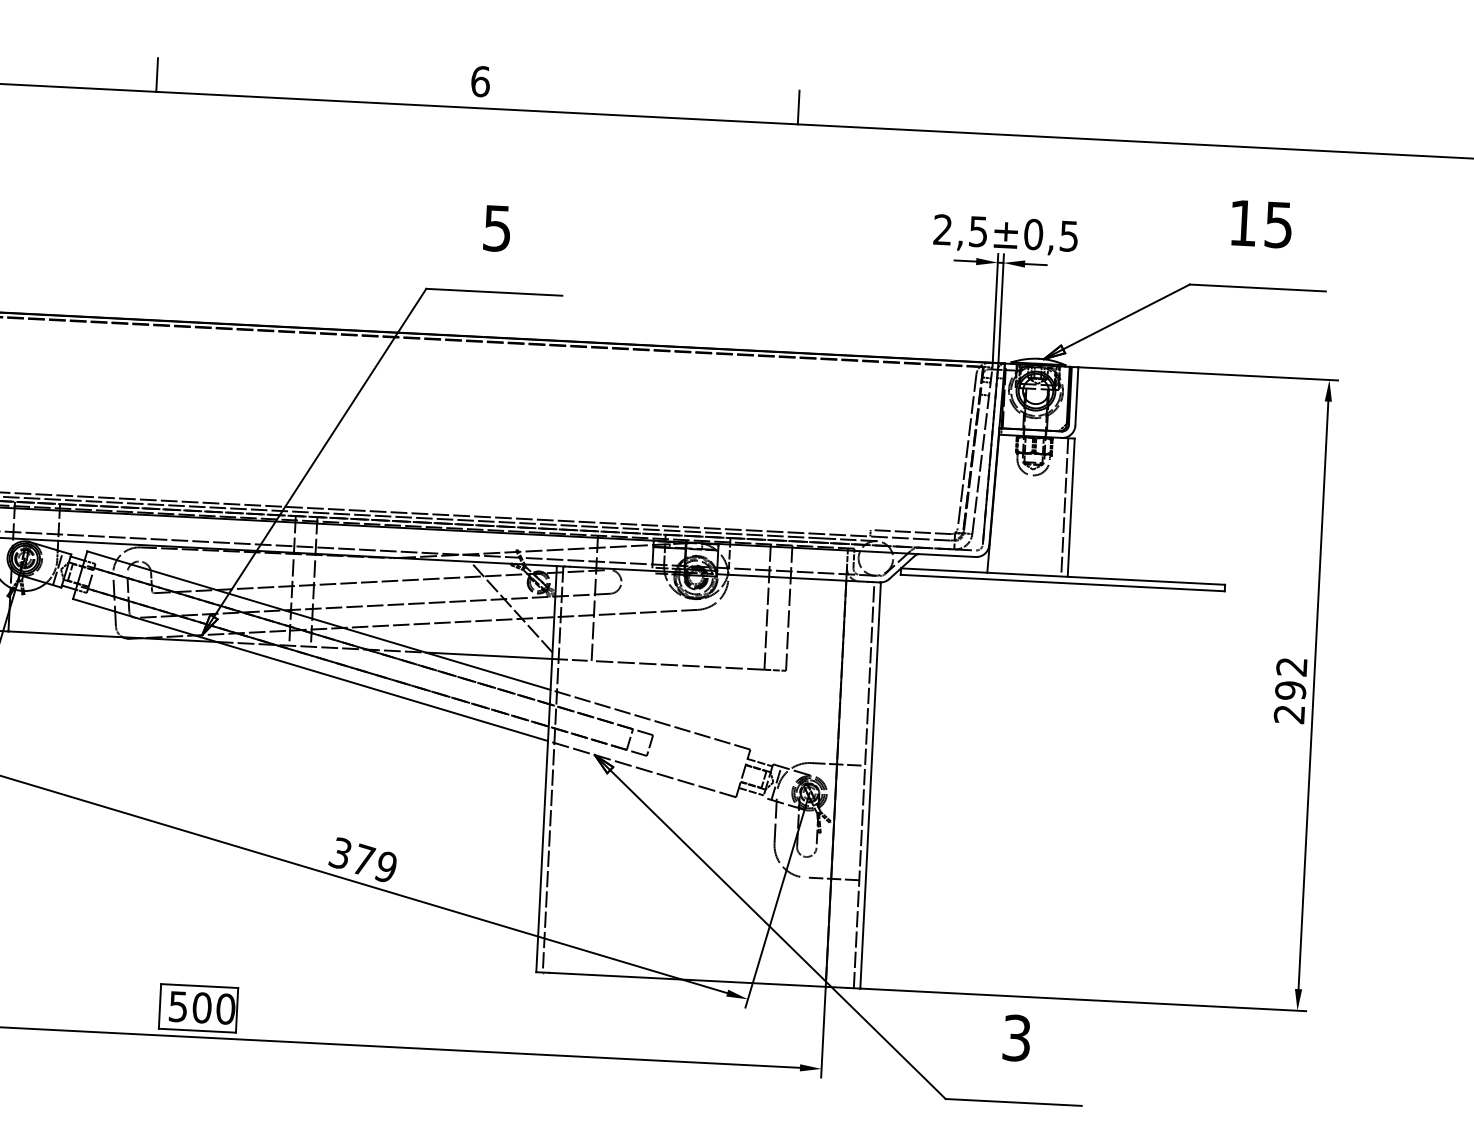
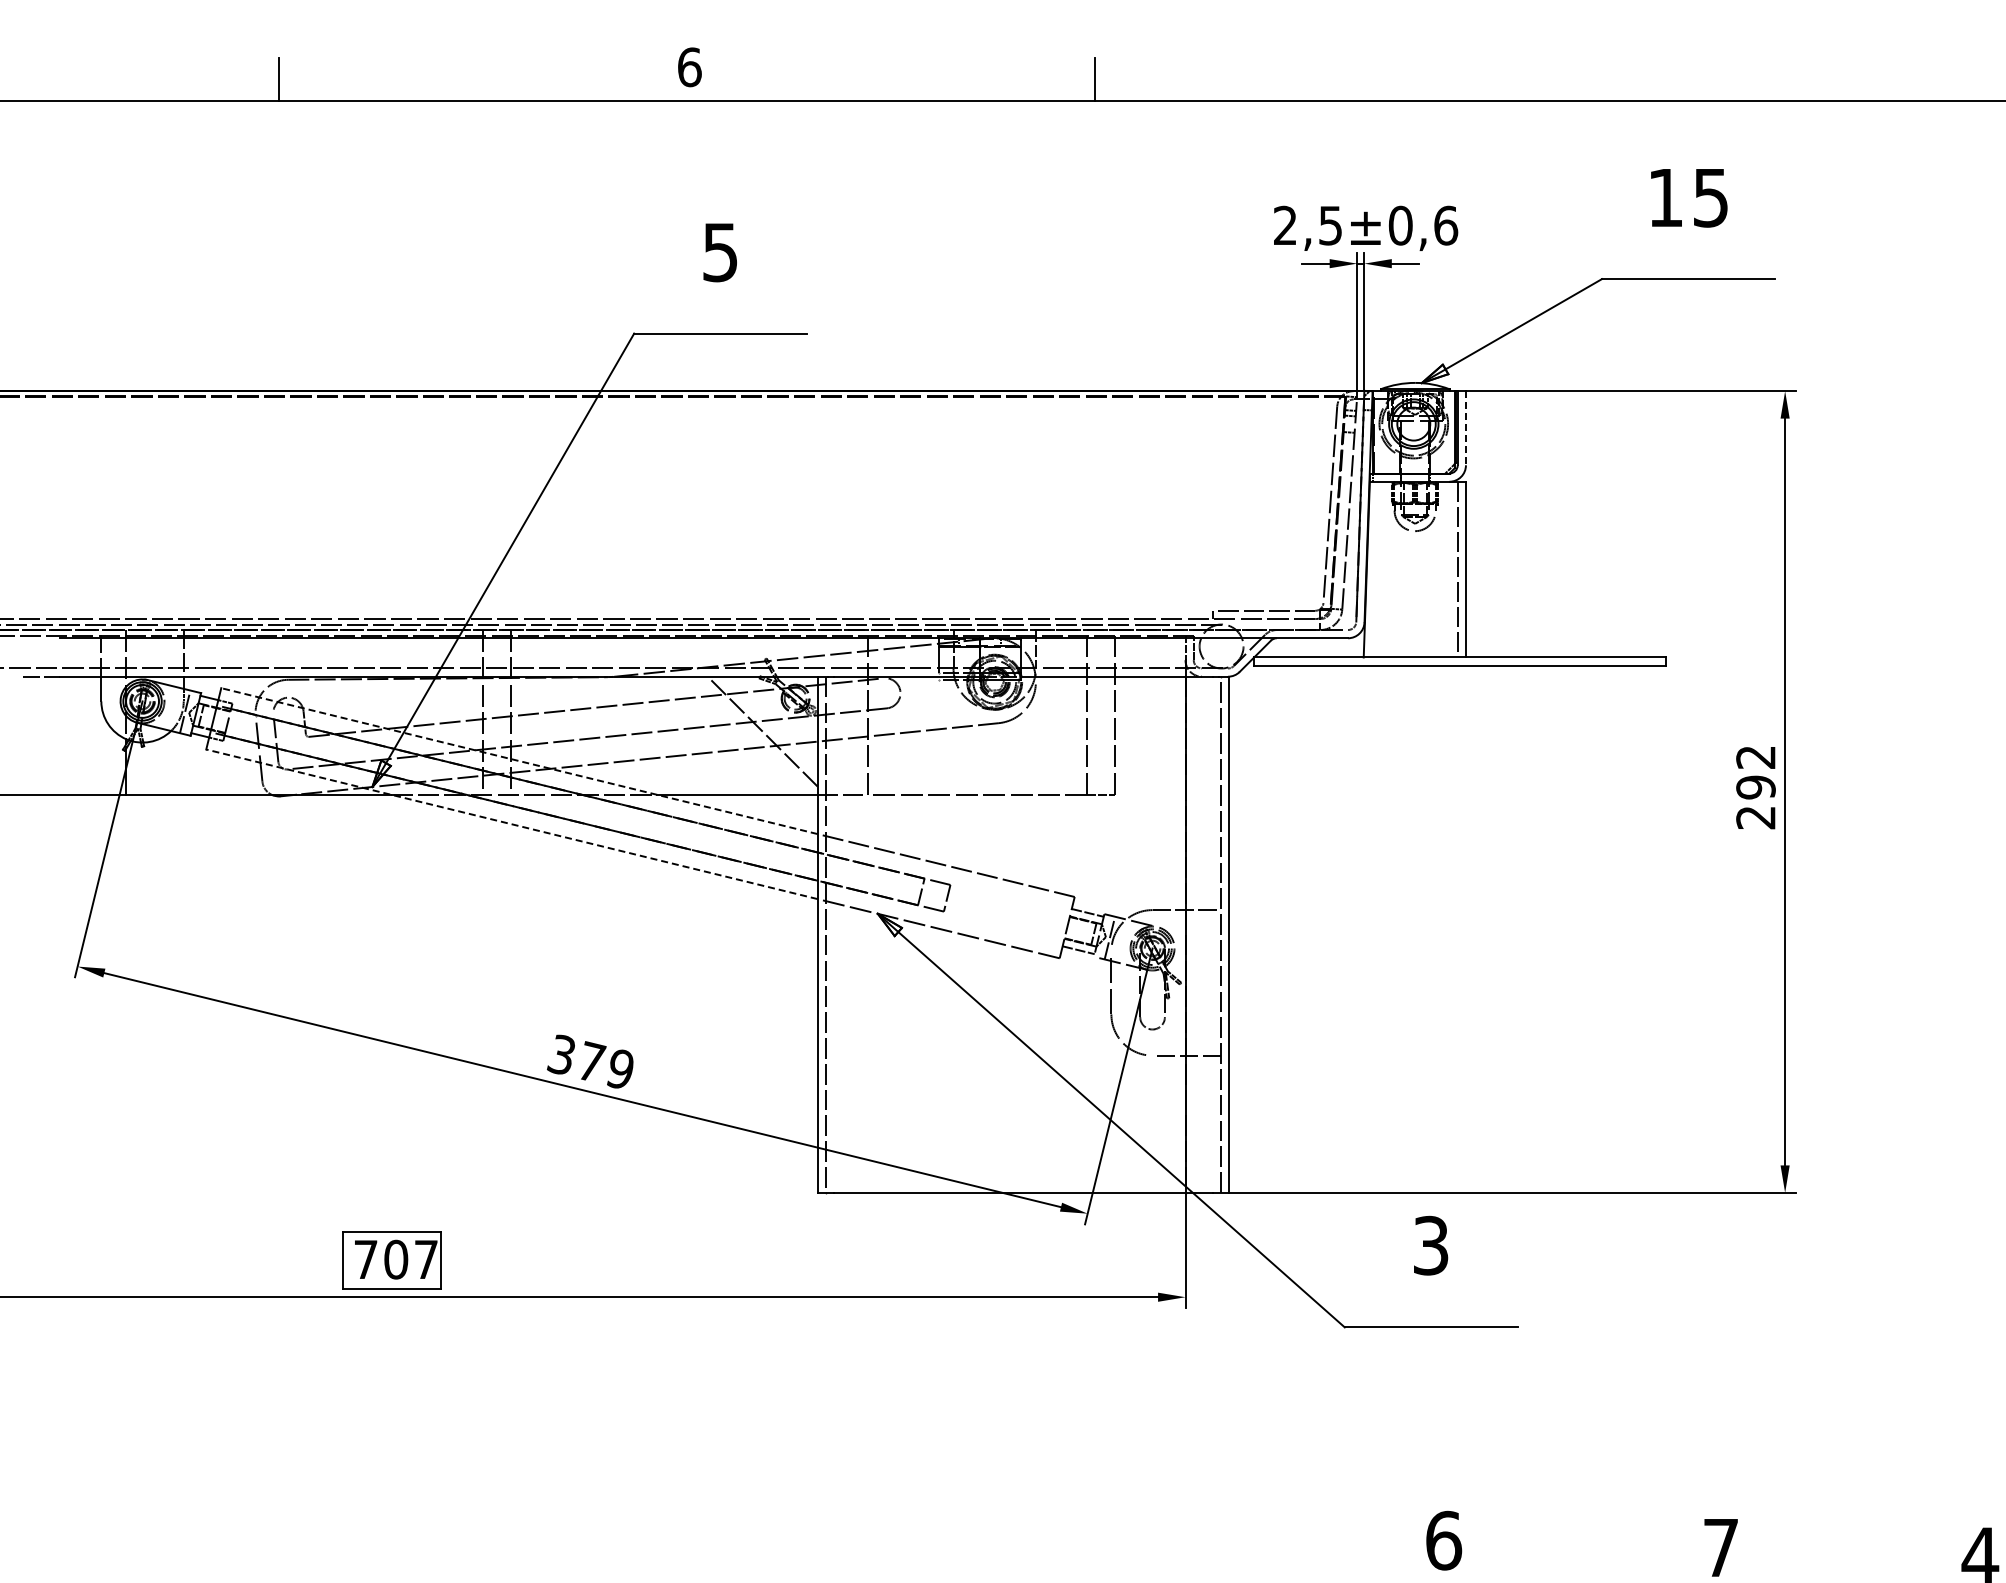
text: (1069, 236) -> (1446, 225), ±0,5 -> ±0,6
line: (1076, 396) -> (1465, 428), solid -> dashed
line: (319, 620) -> (519, 761), solid -> dashed
line: (310, 670) -> (511, 824), solid -> dashed
text: (202, 1007) -> (396, 1259), 500 -> 707

